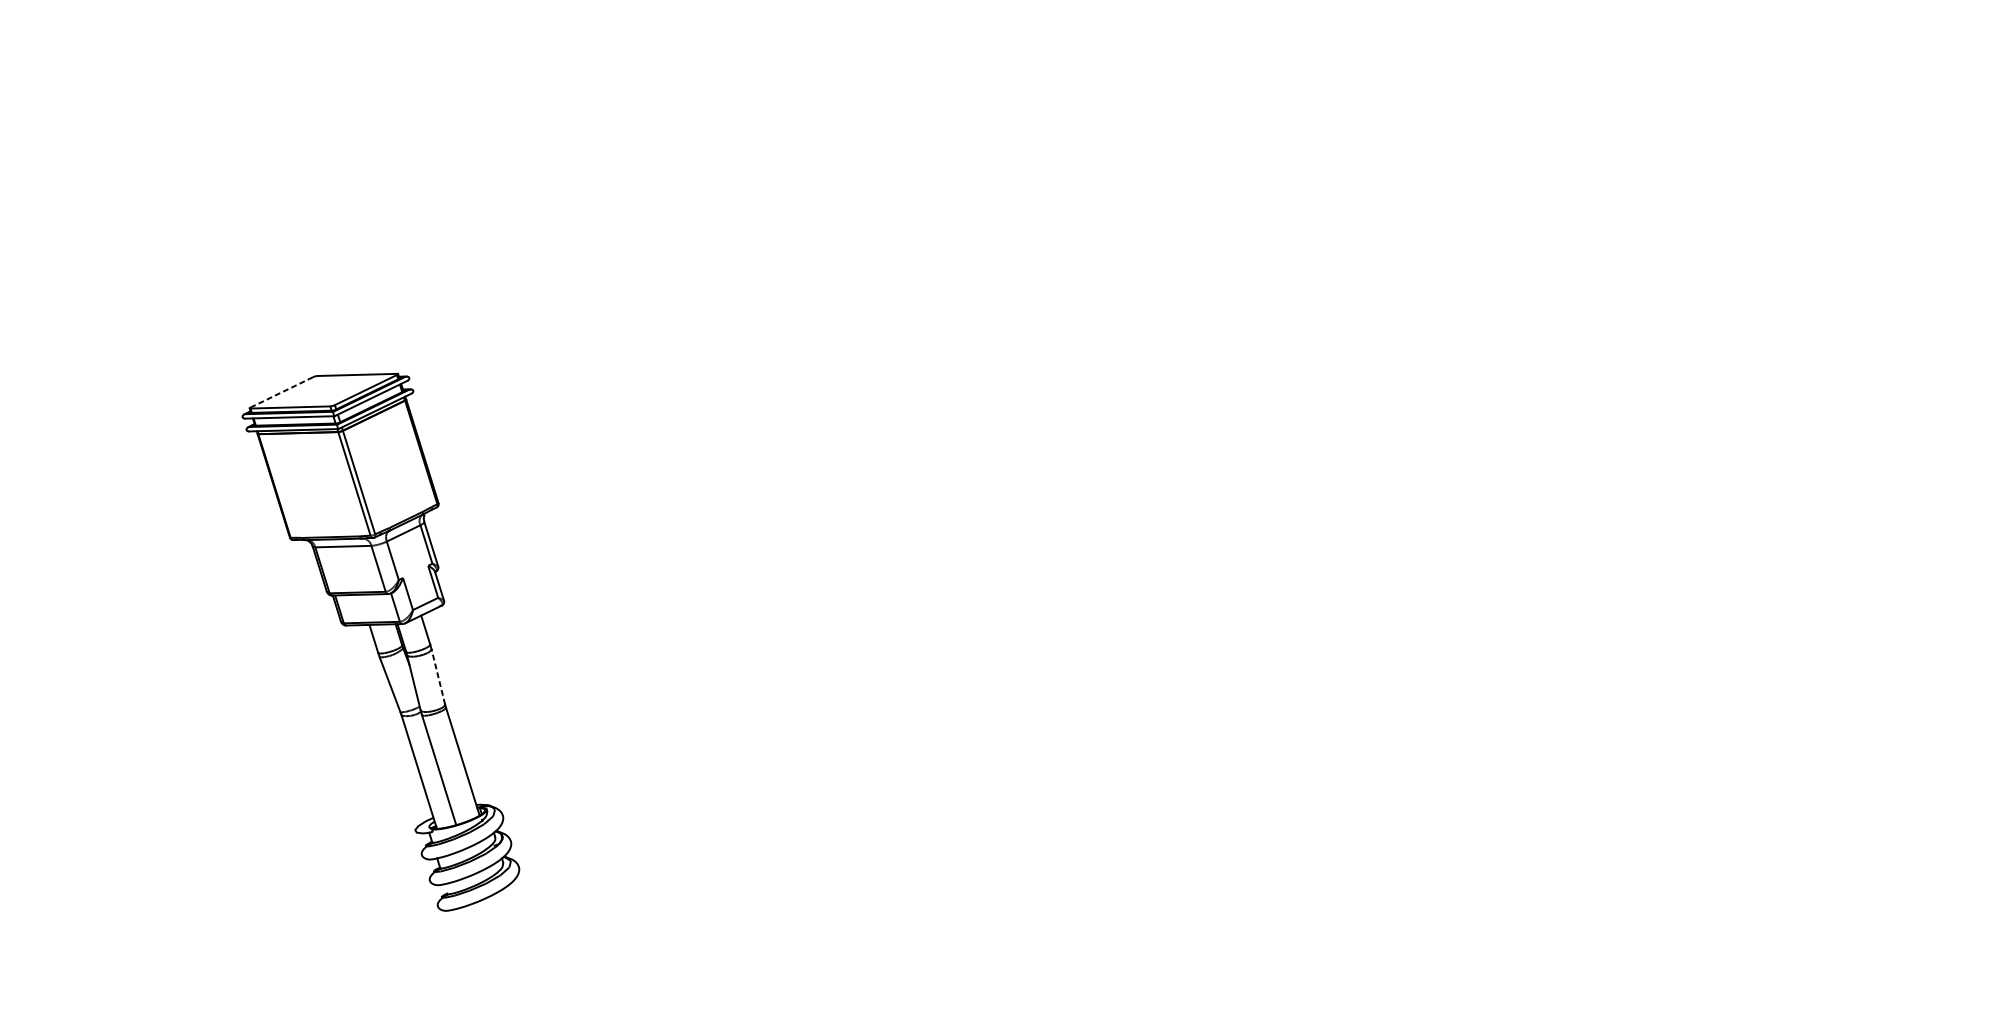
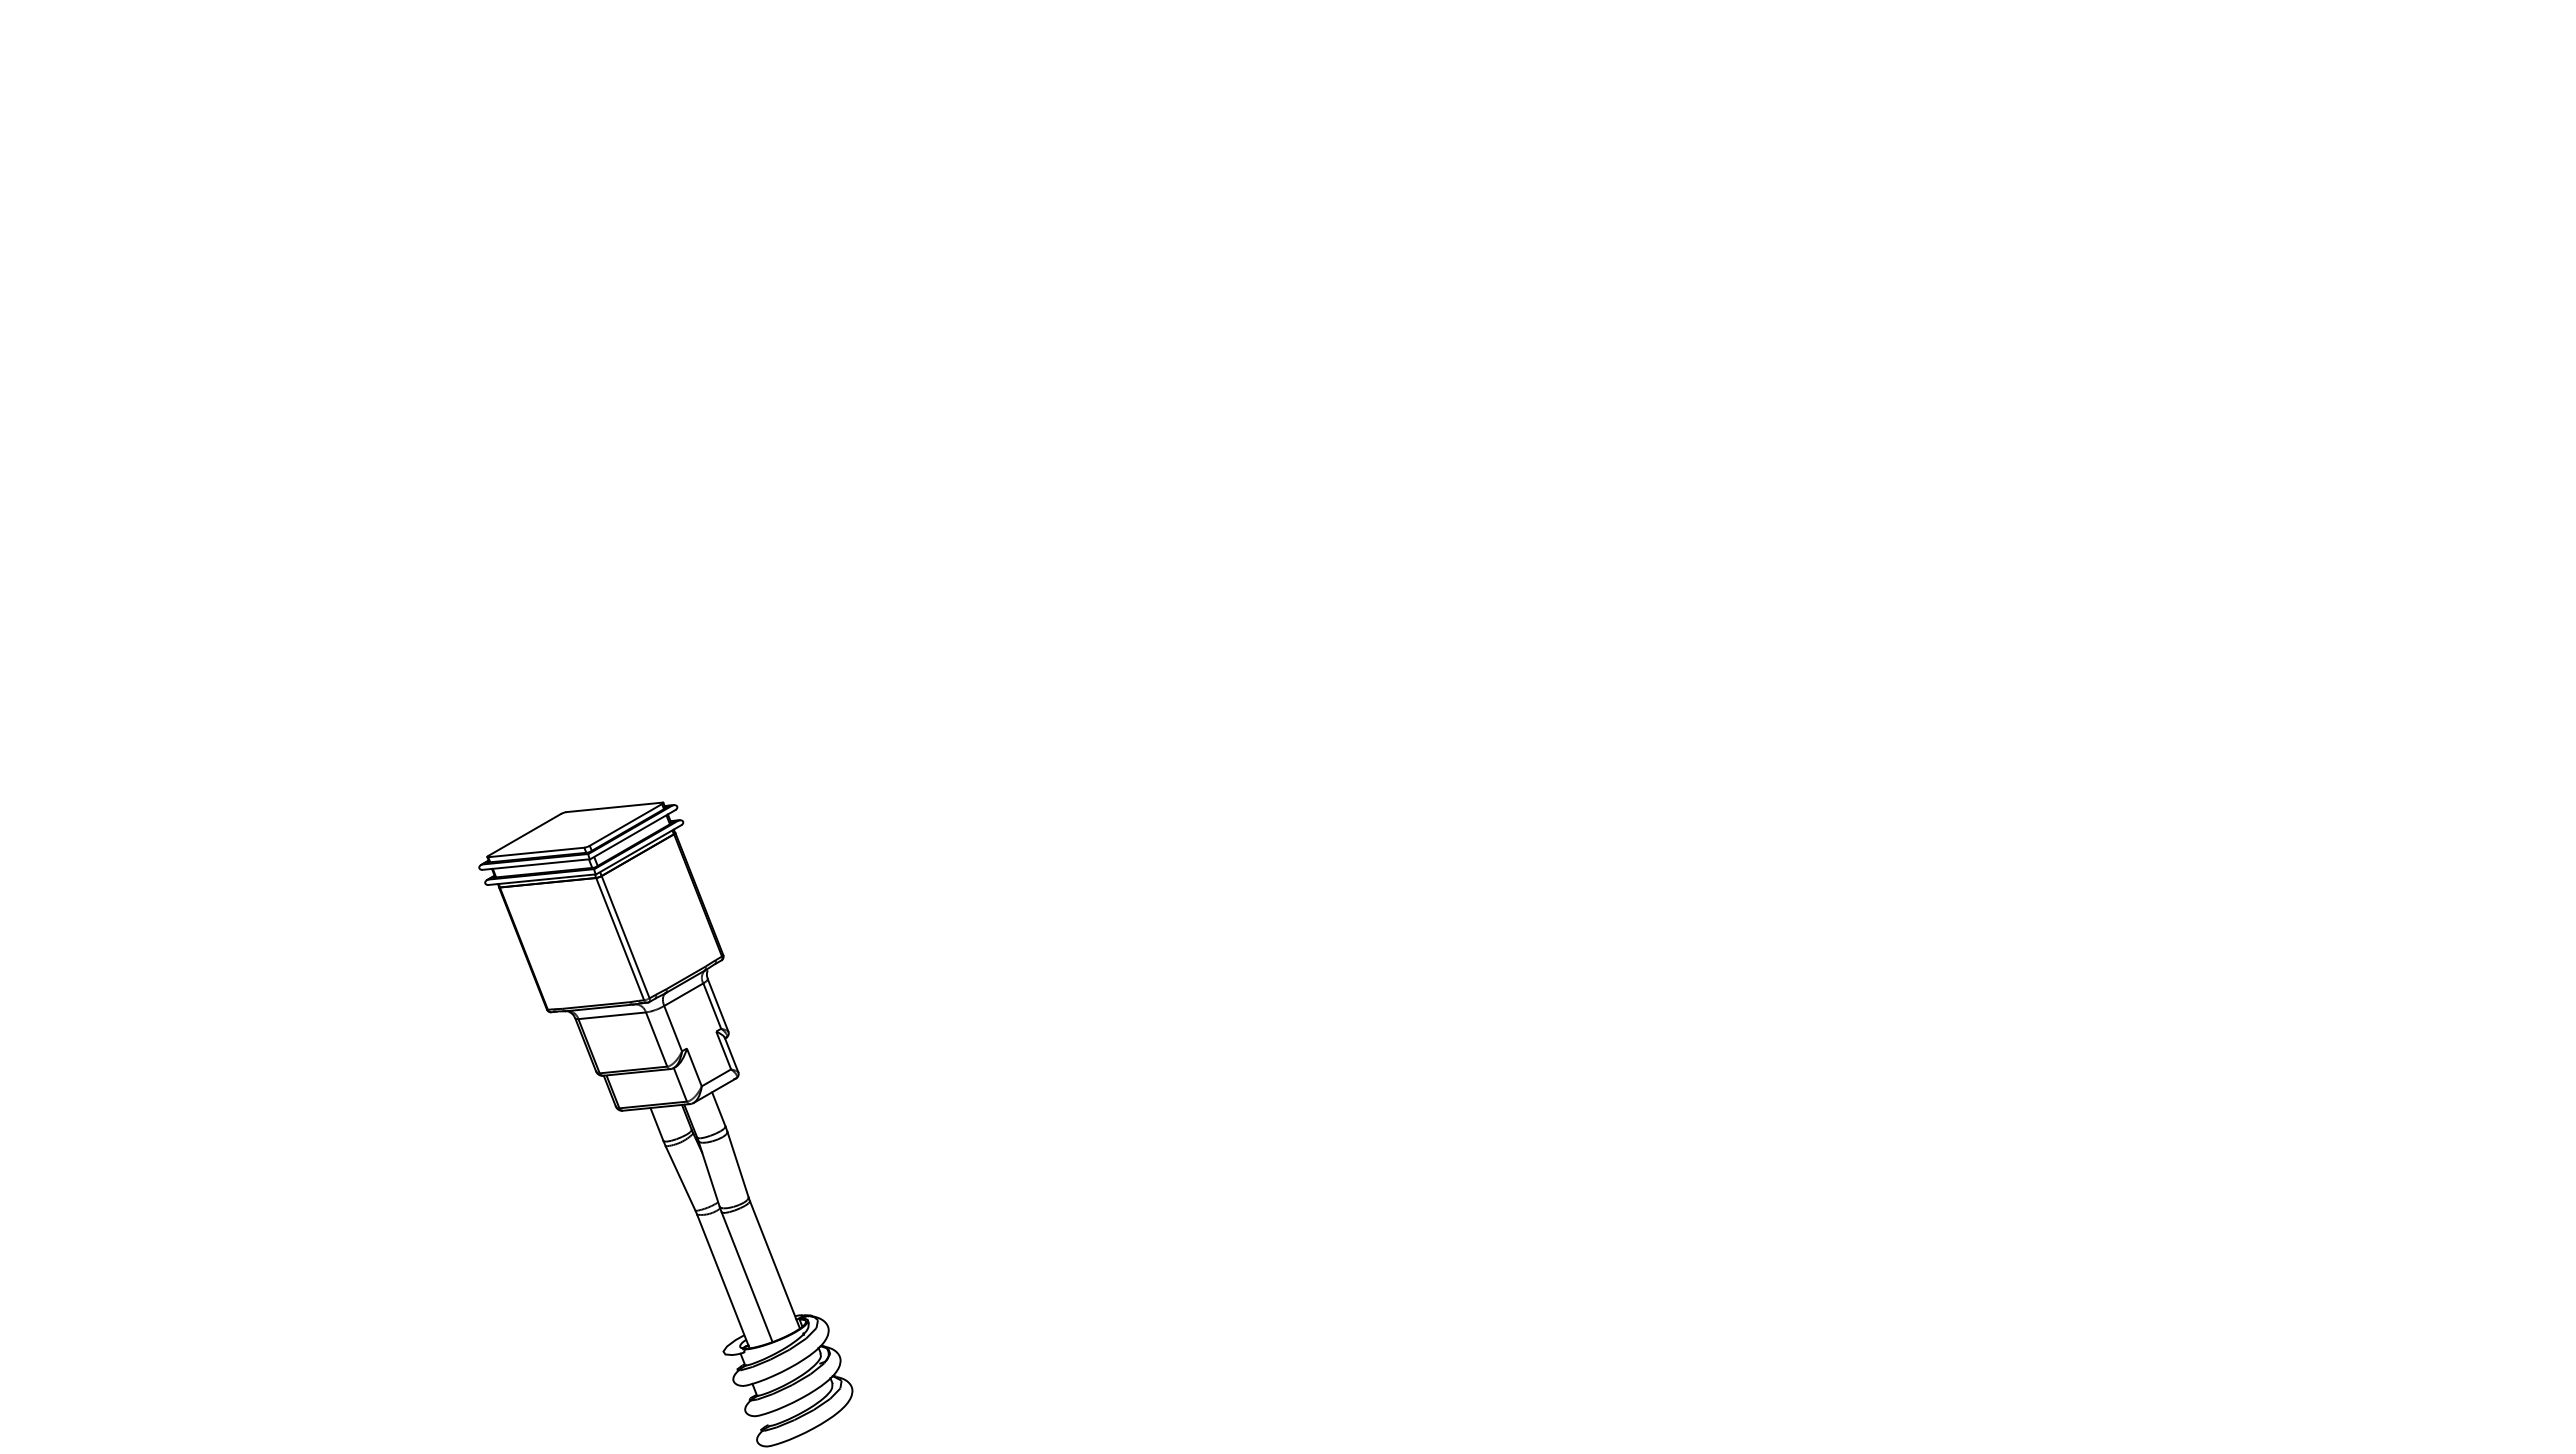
line: (281, 391) -> (524, 834), dashed -> solid
line: (437, 676) -> (737, 1164), dashed -> solid

